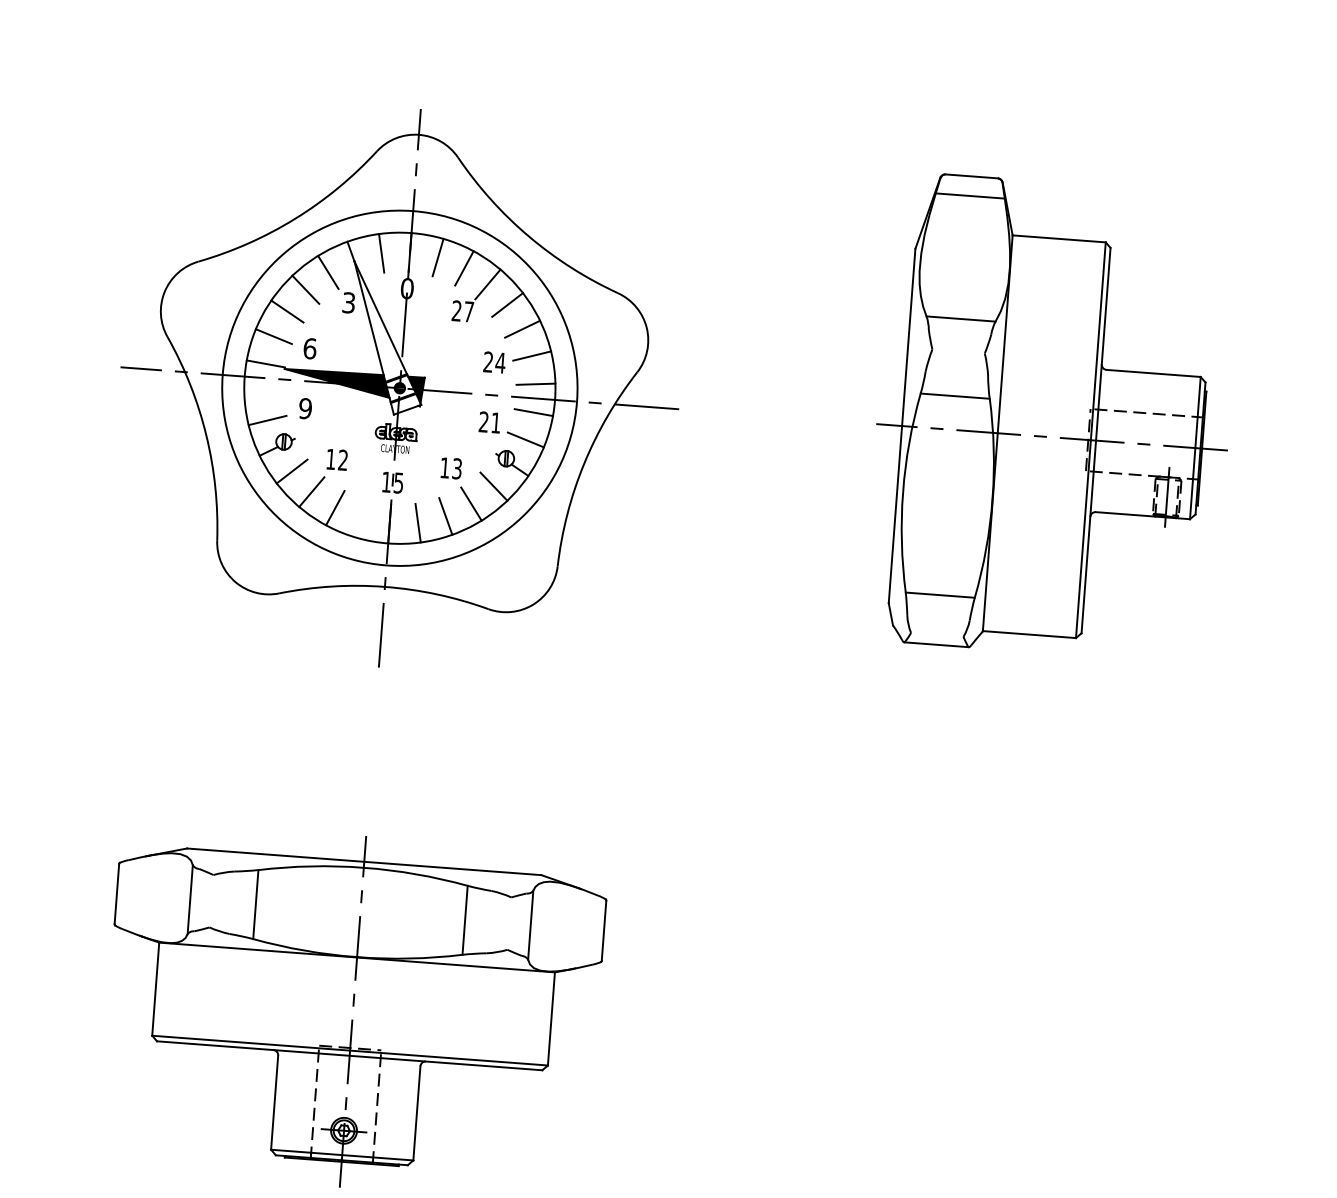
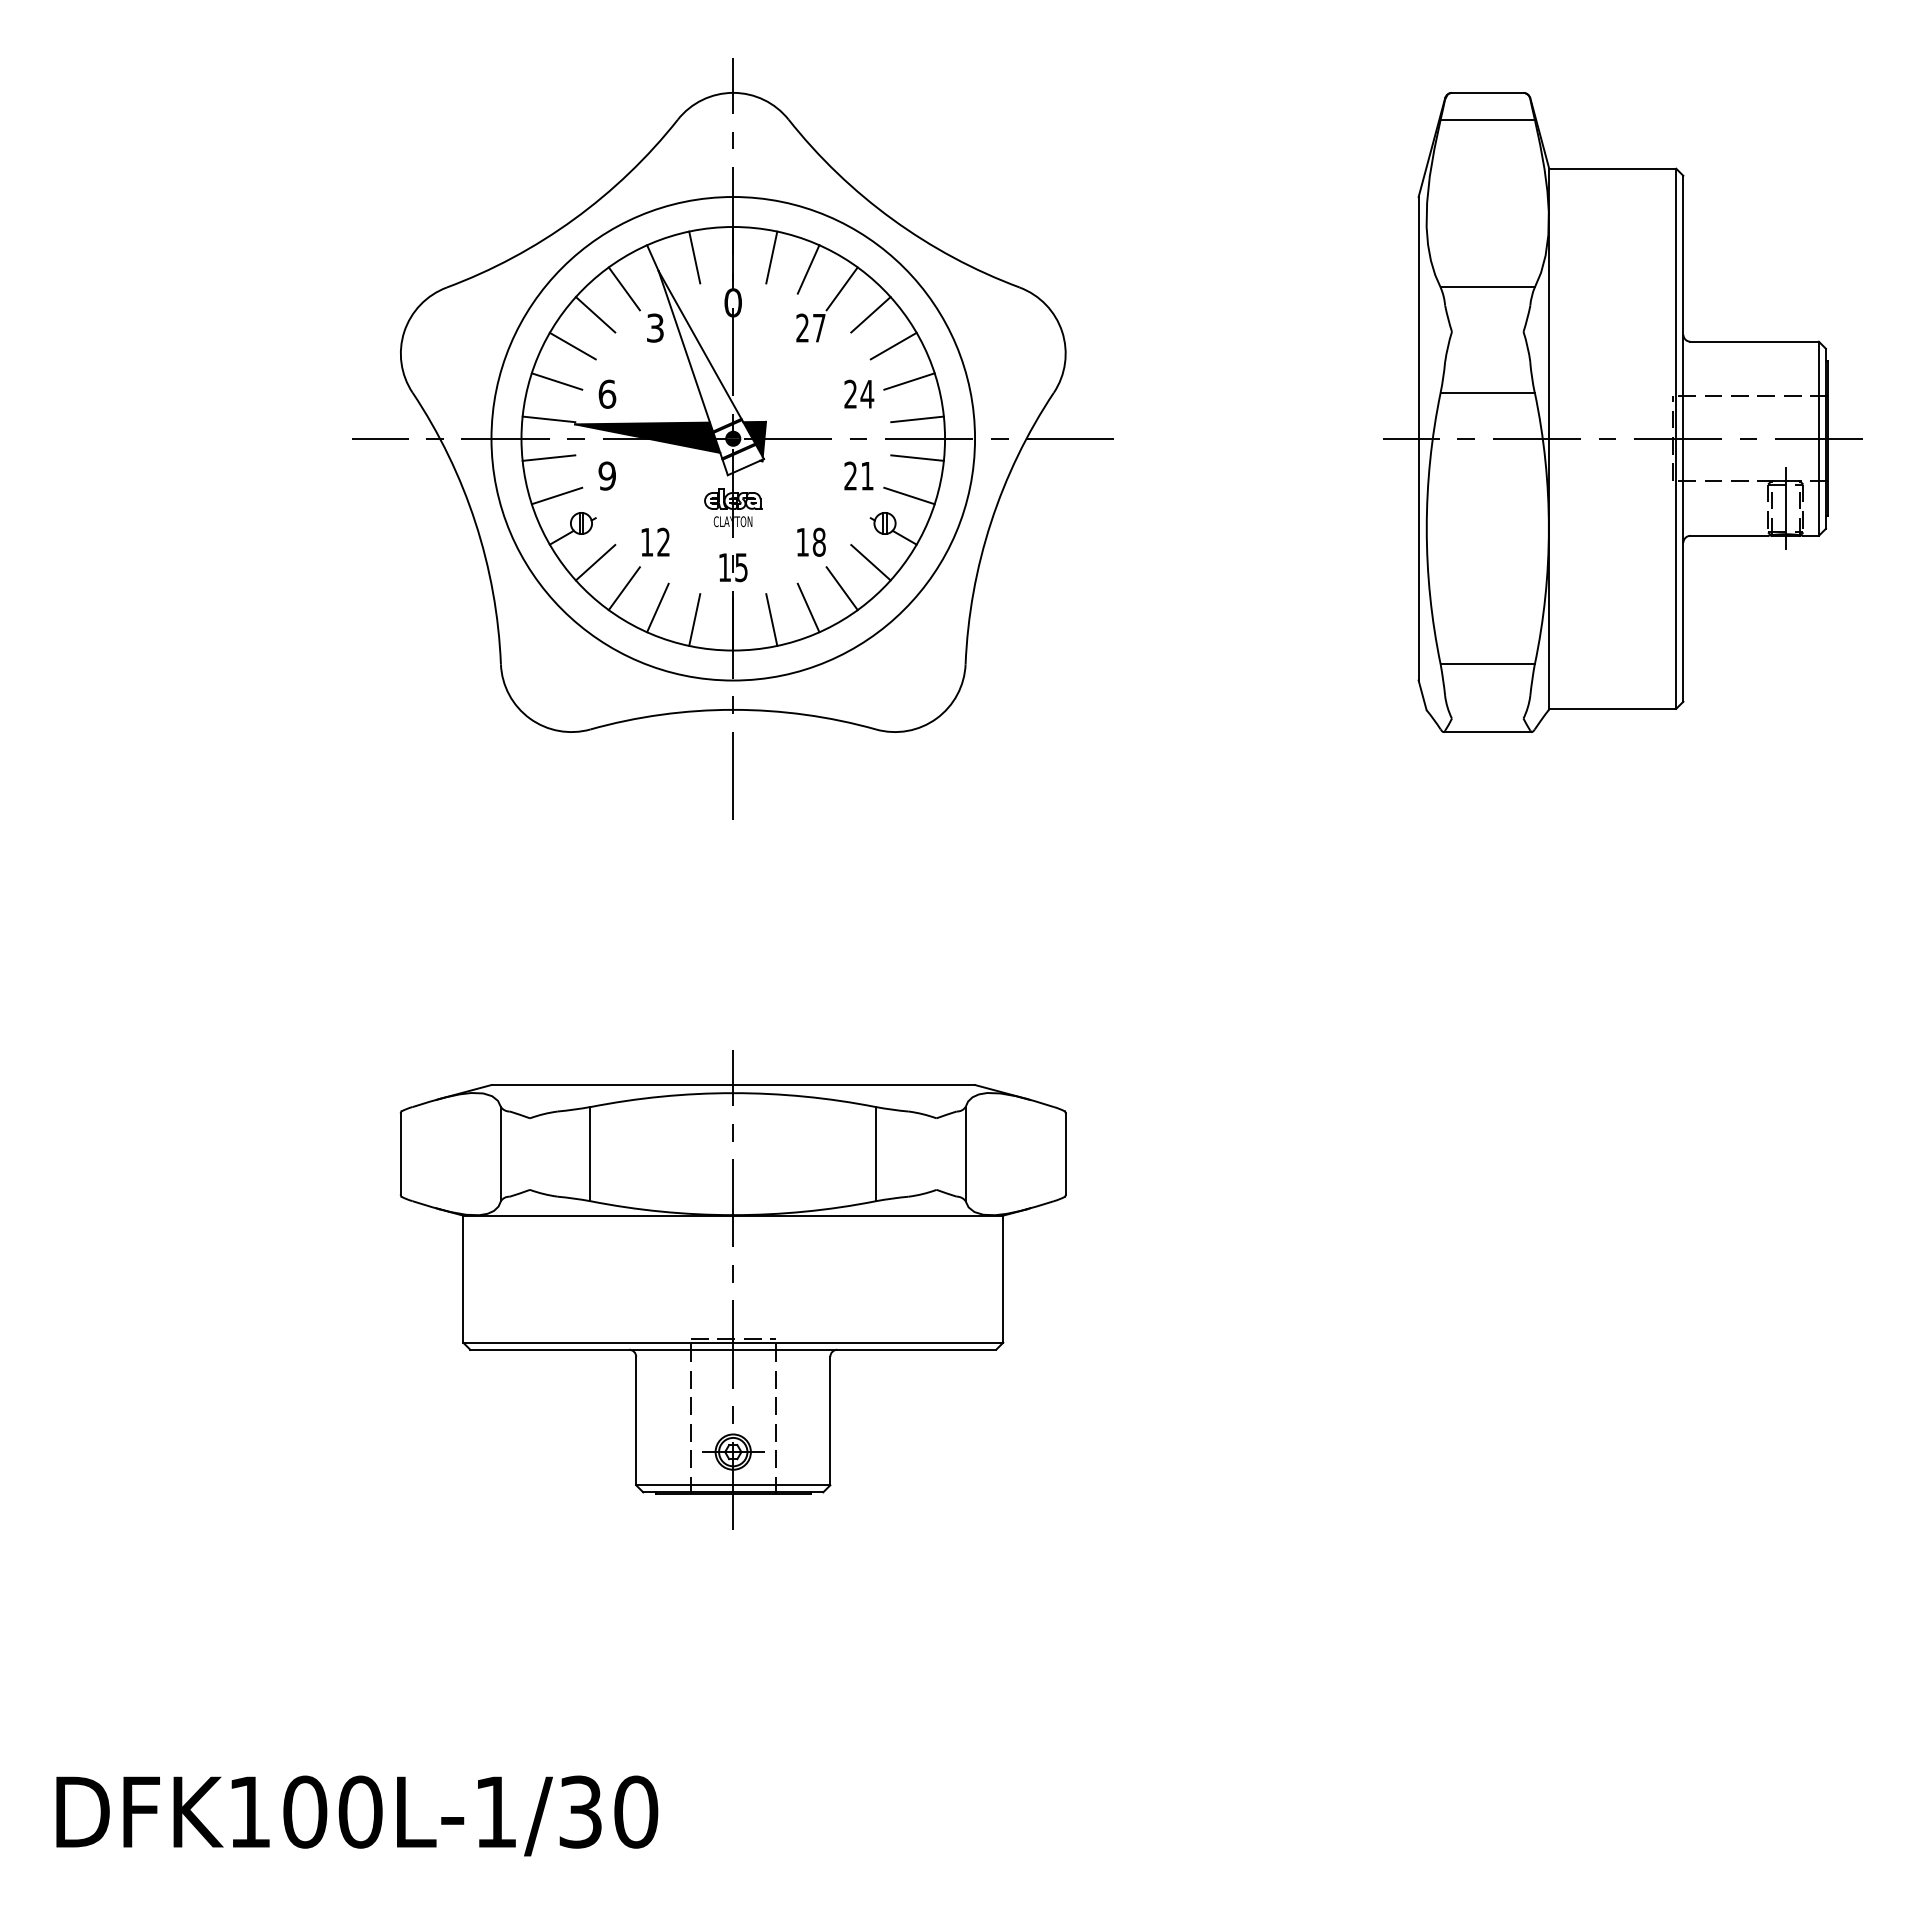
line: (263, 391) -> (548, 457), added
text: (456, 468) -> (818, 541), 13 -> 18
line: (361, 518) -> (694, 619), added

